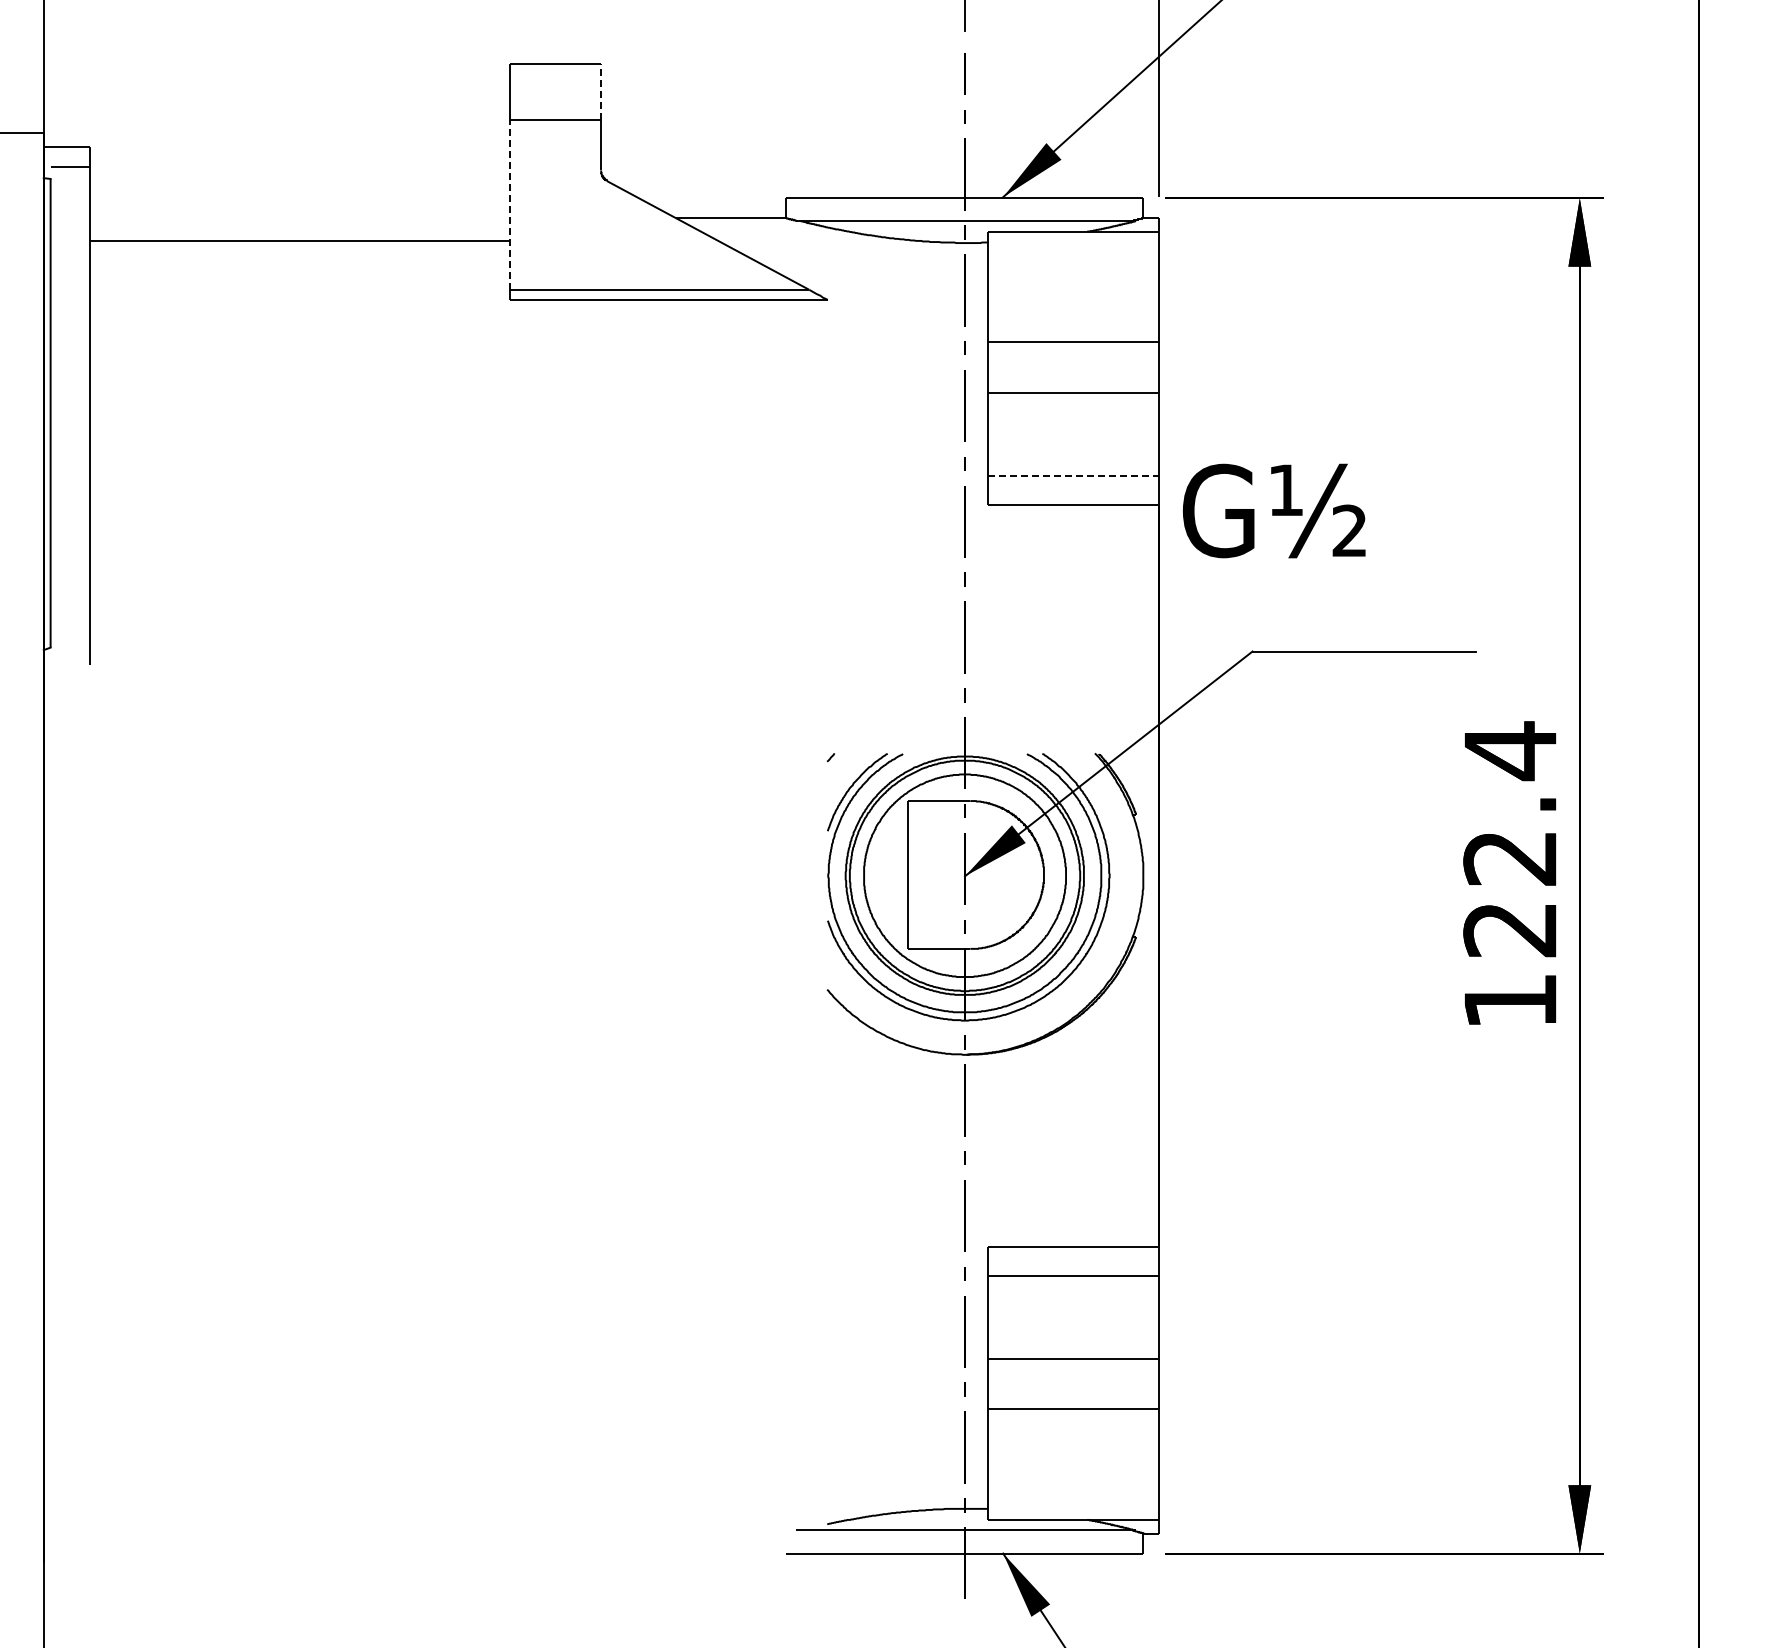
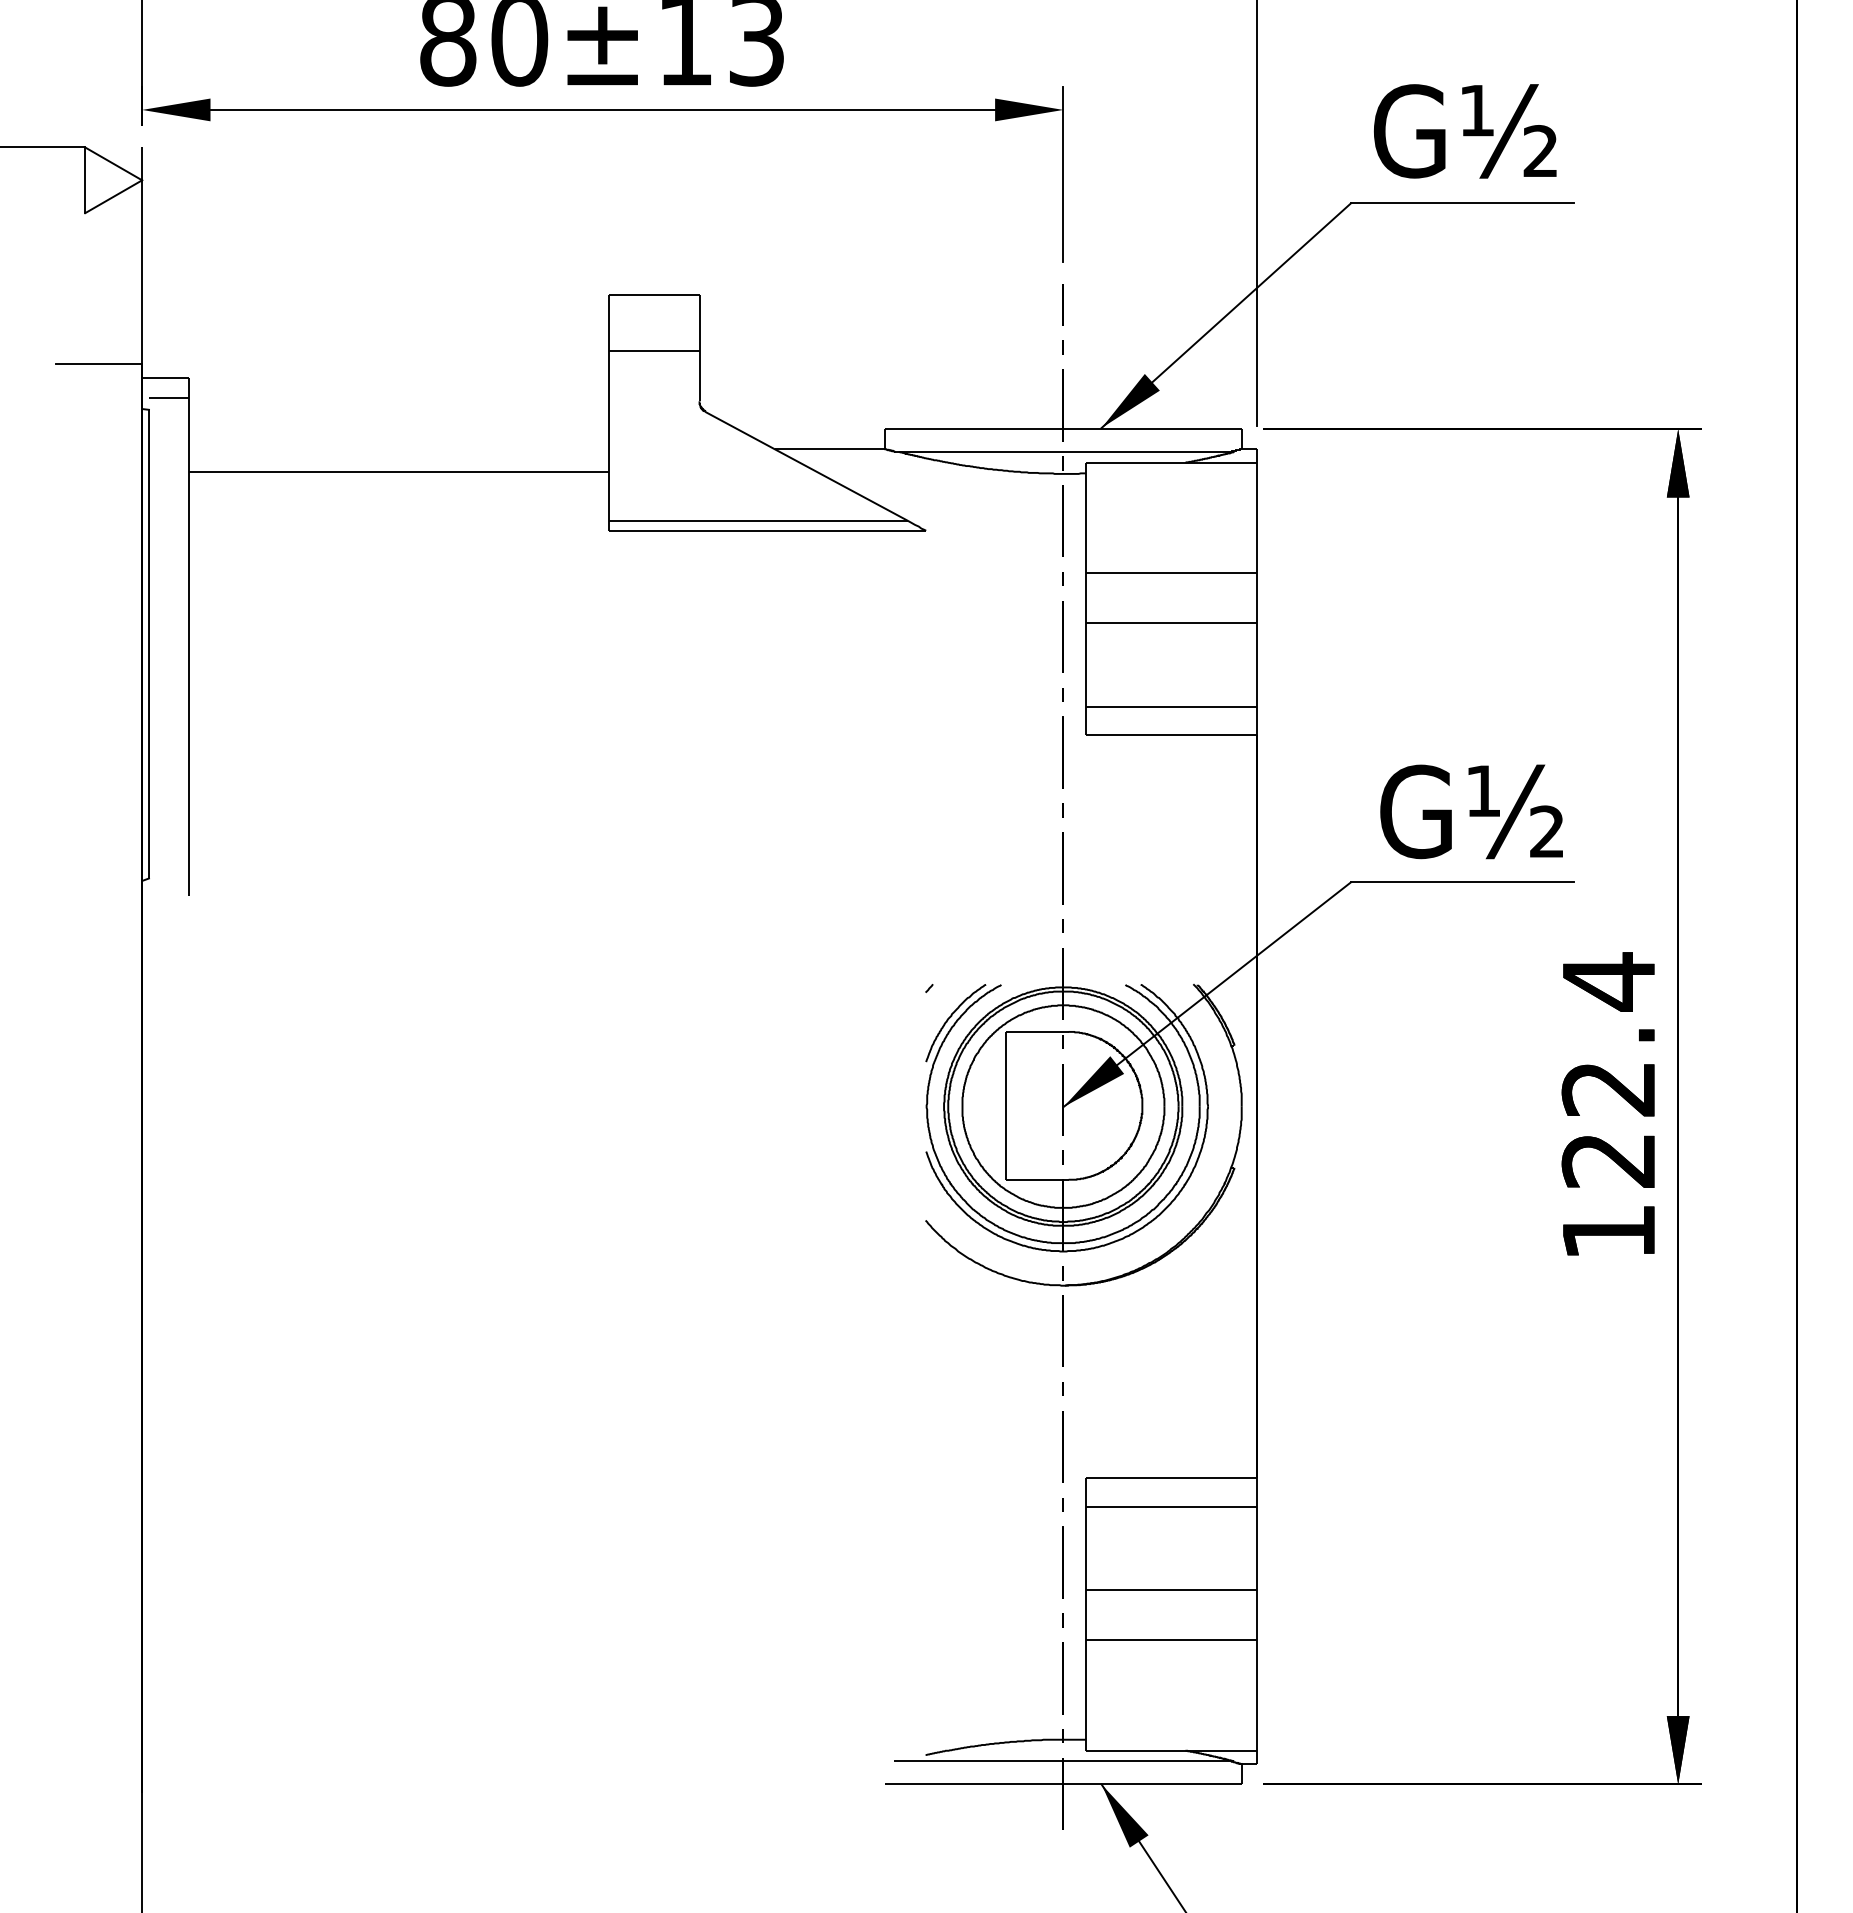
line: (601, 91) -> (699, 322), dashed -> solid
line: (510, 205) -> (608, 436), dashed -> solid
line: (1074, 475) -> (1172, 706), dashed -> solid
text: (1274, 510) -> (1471, 811), moved

